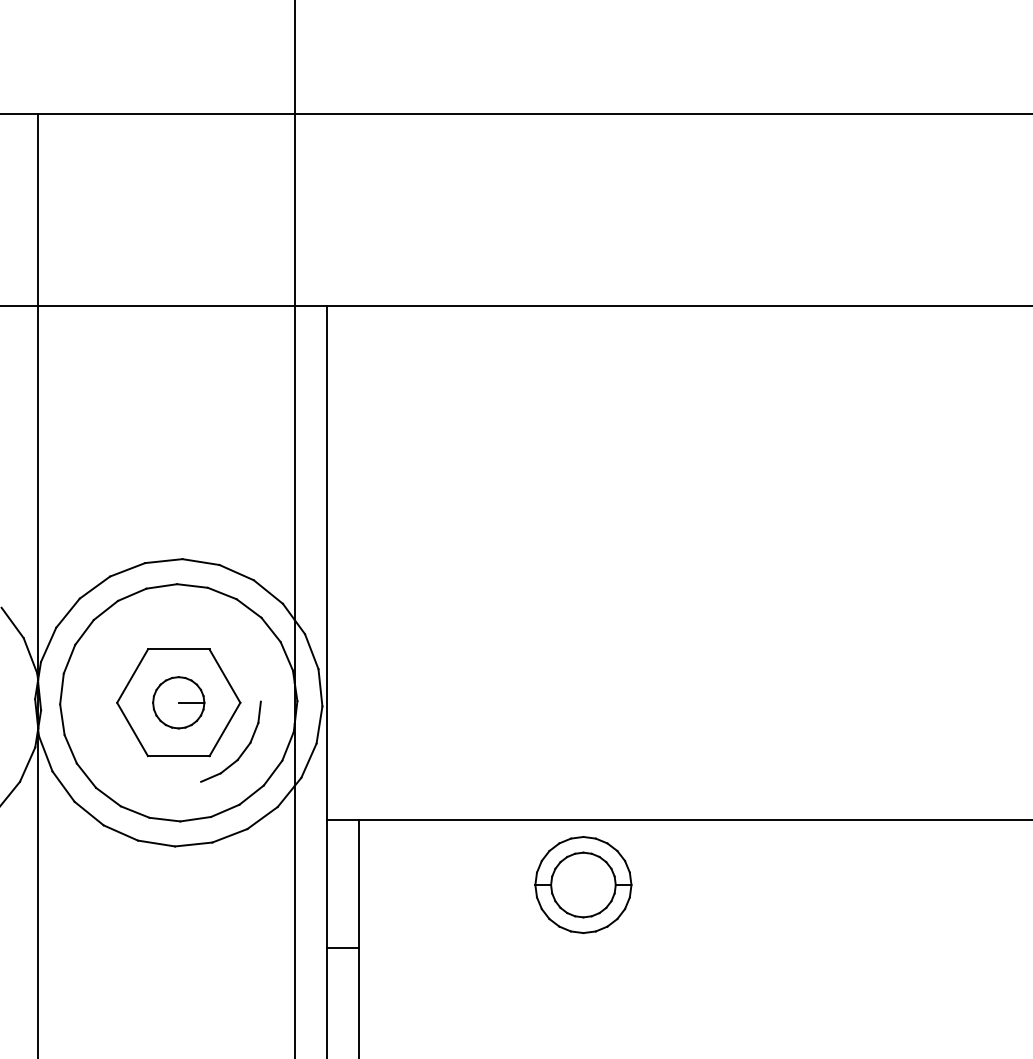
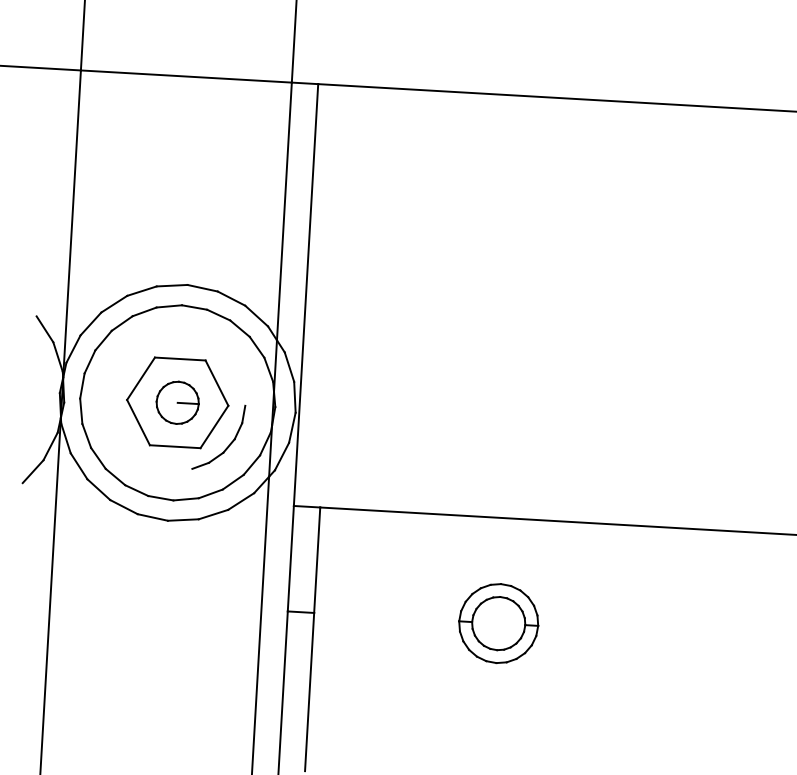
part: (583, 884) -> (498, 623), moved

